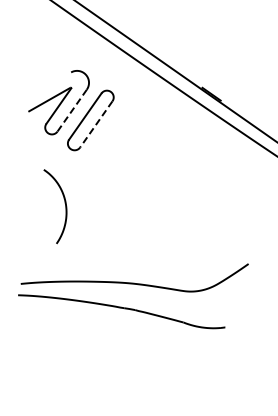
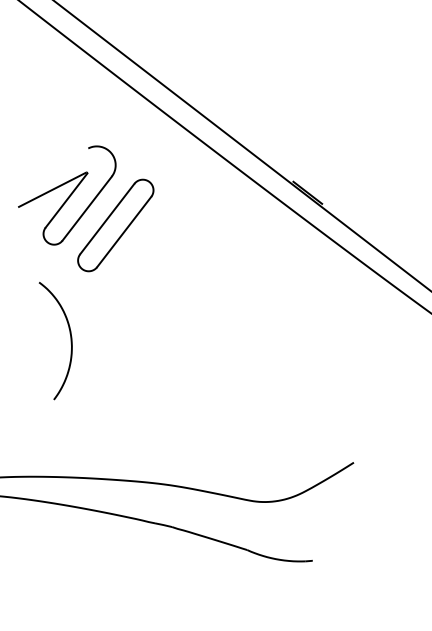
line: (72, 110) -> (87, 208), dashed -> solid
line: (96, 124) -> (124, 232), dashed -> solid
curve: (64, 203) -> (69, 336), moved

